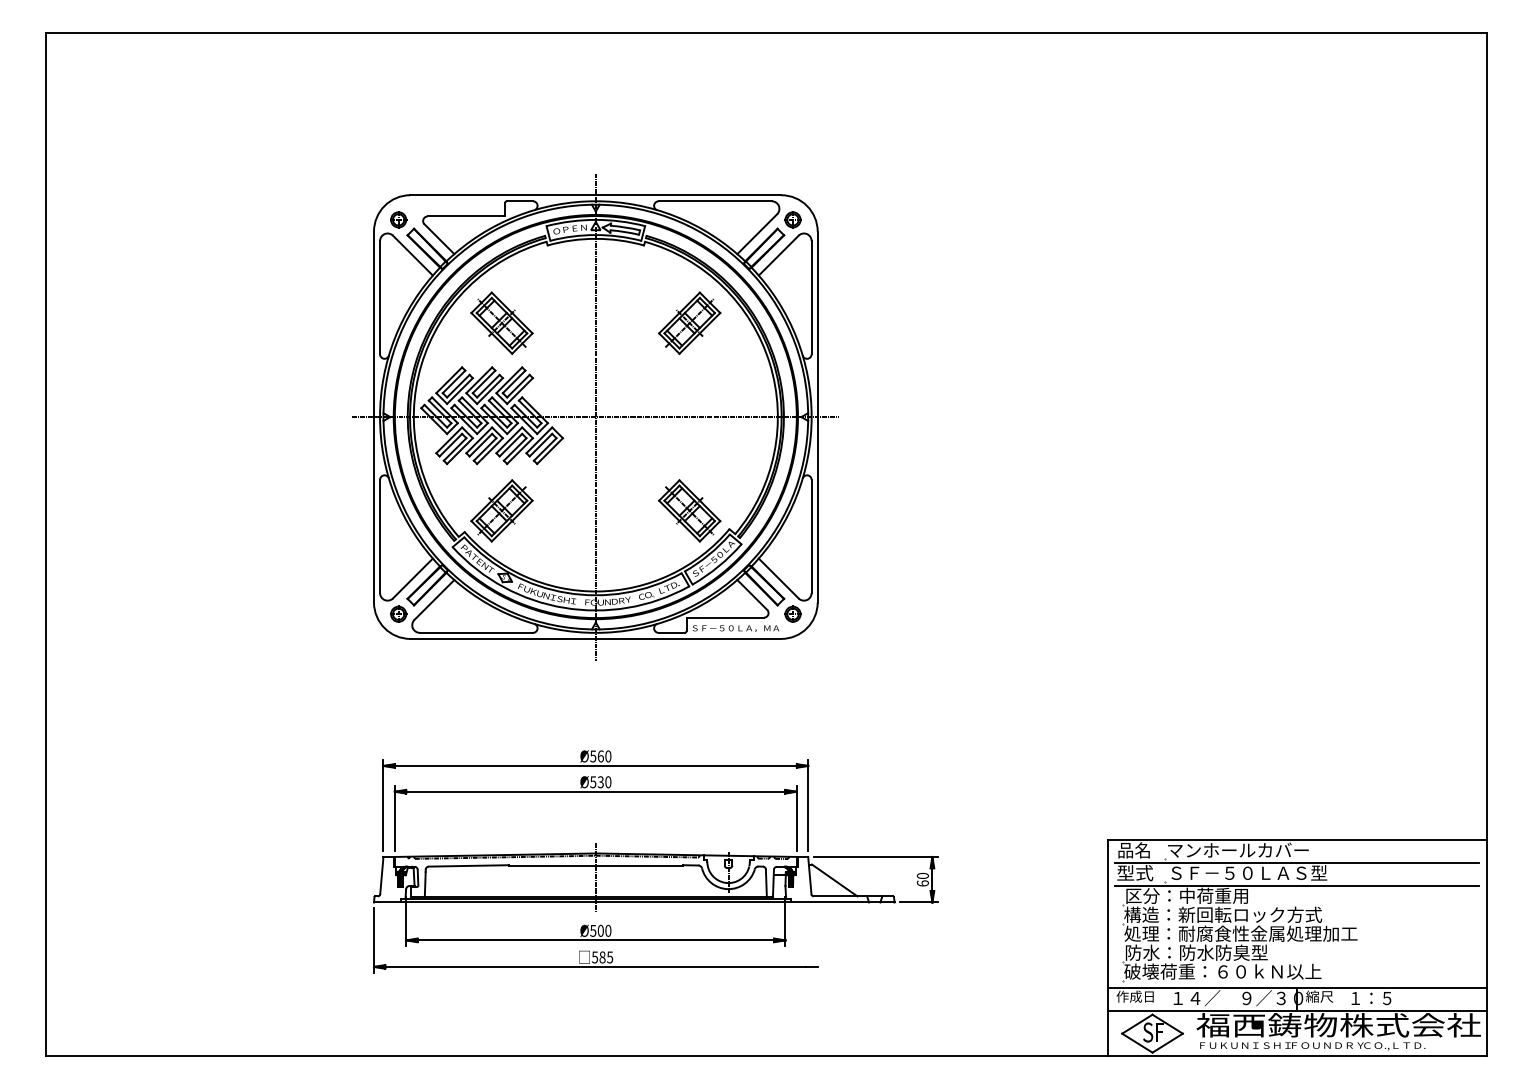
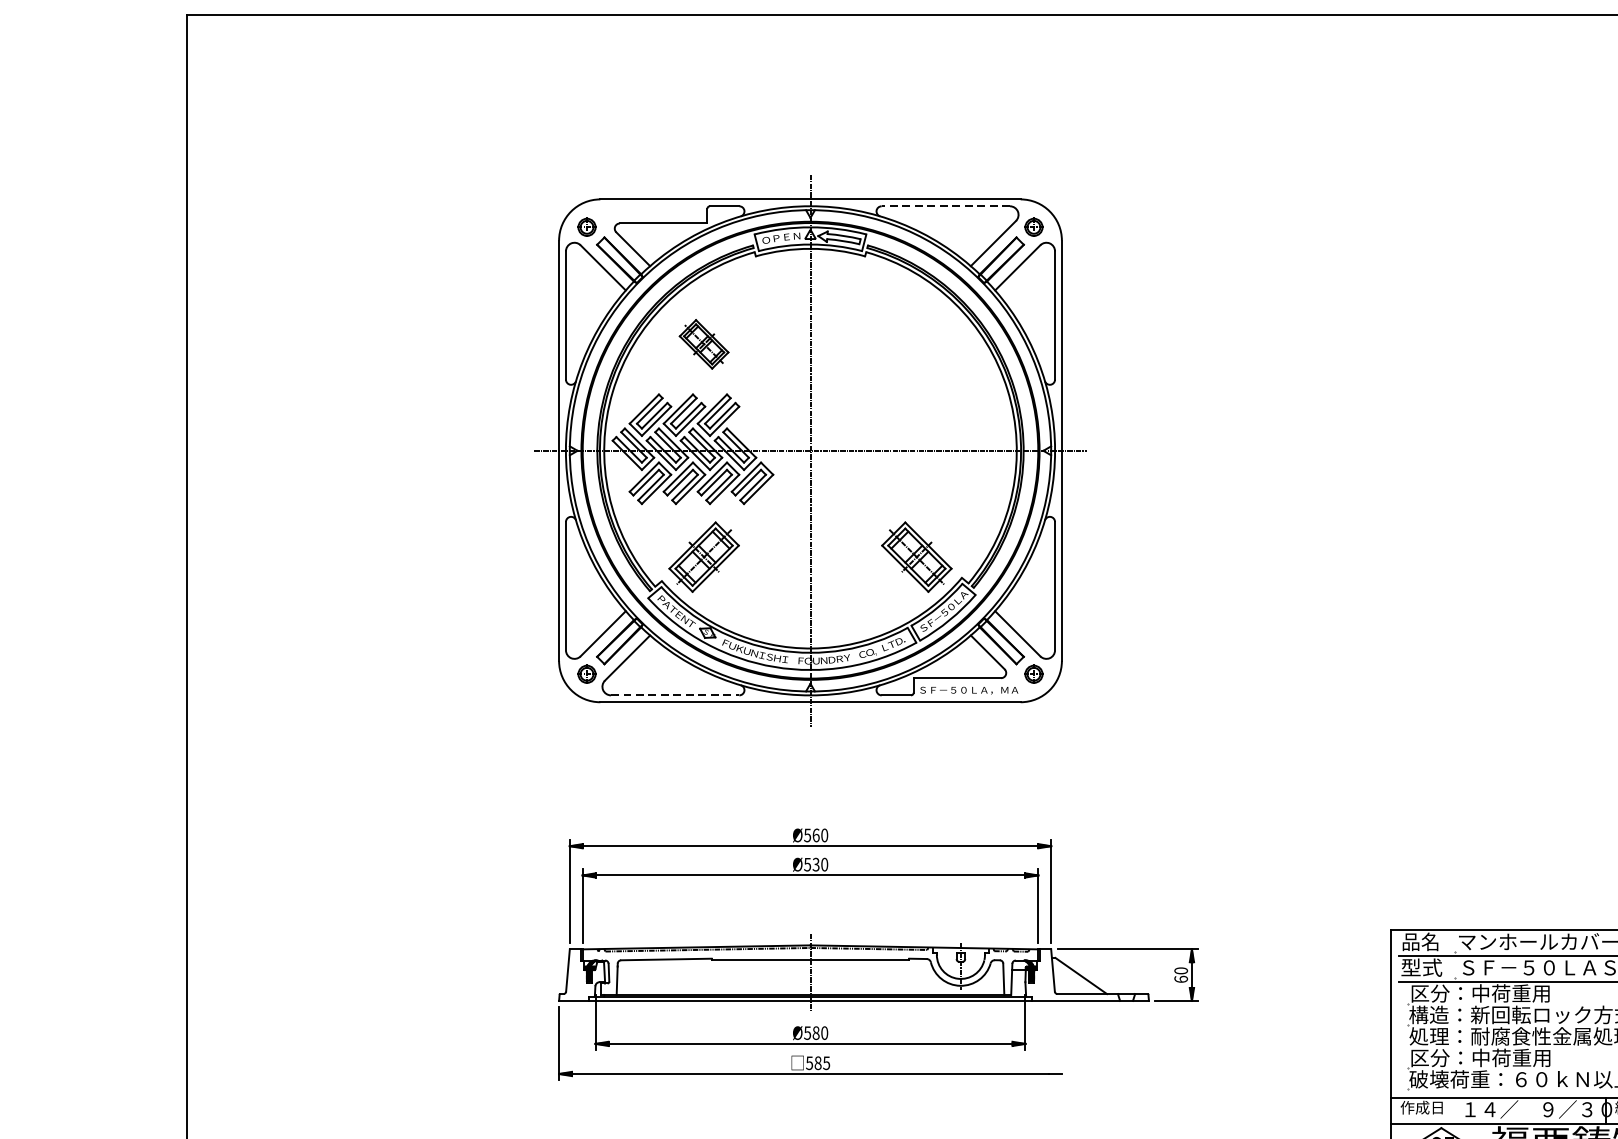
line: (715, 201) -> (946, 206), solid -> dashed
part: (501, 322) -> (703, 343), size x0.7
part: (689, 322) -> (916, 343), removed
line: (476, 632) -> (675, 694), solid -> dashed
text: (600, 930) -> (815, 1032), Ø500 -> Ø580
text: (1196, 952) -> (1491, 1057), 防水：防水防臭型 -> 区分：中荷重用

